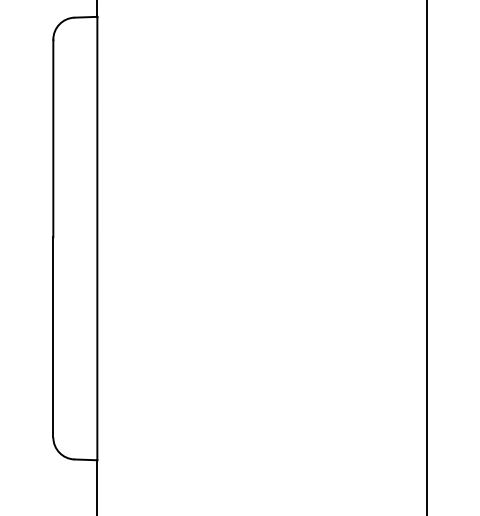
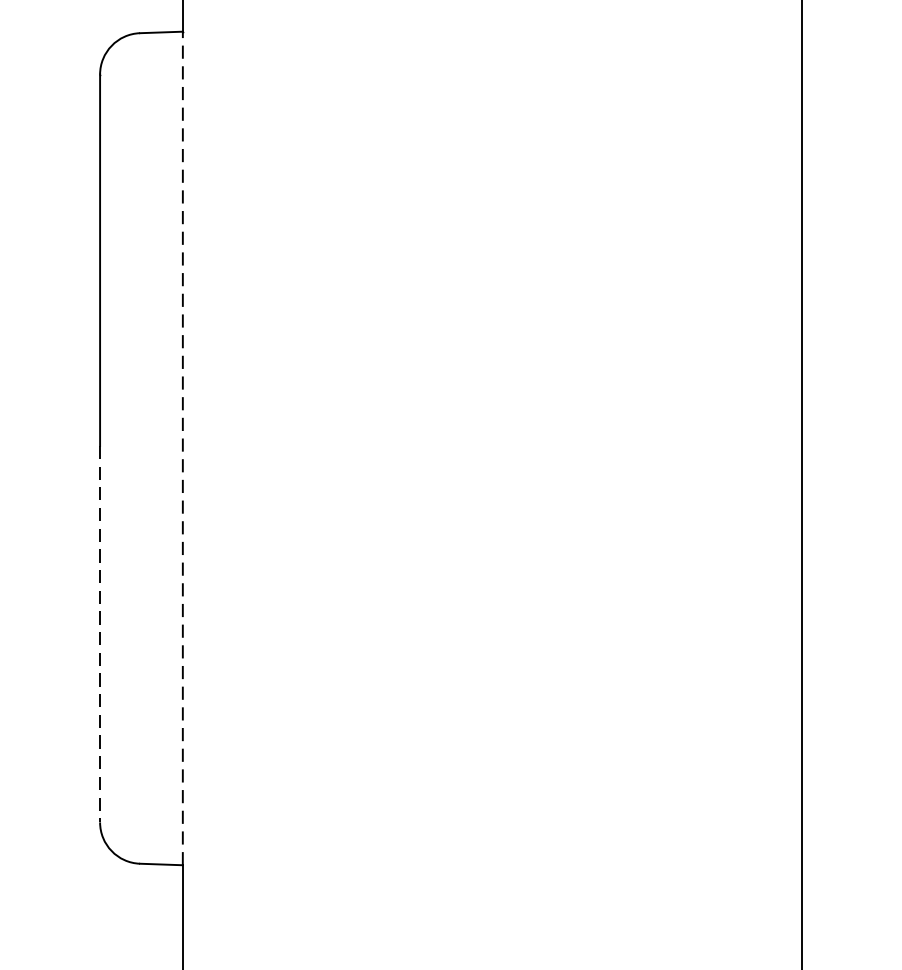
line: (97, 238) -> (183, 448), solid -> dashed
line: (53, 337) -> (100, 634), solid -> dashed

